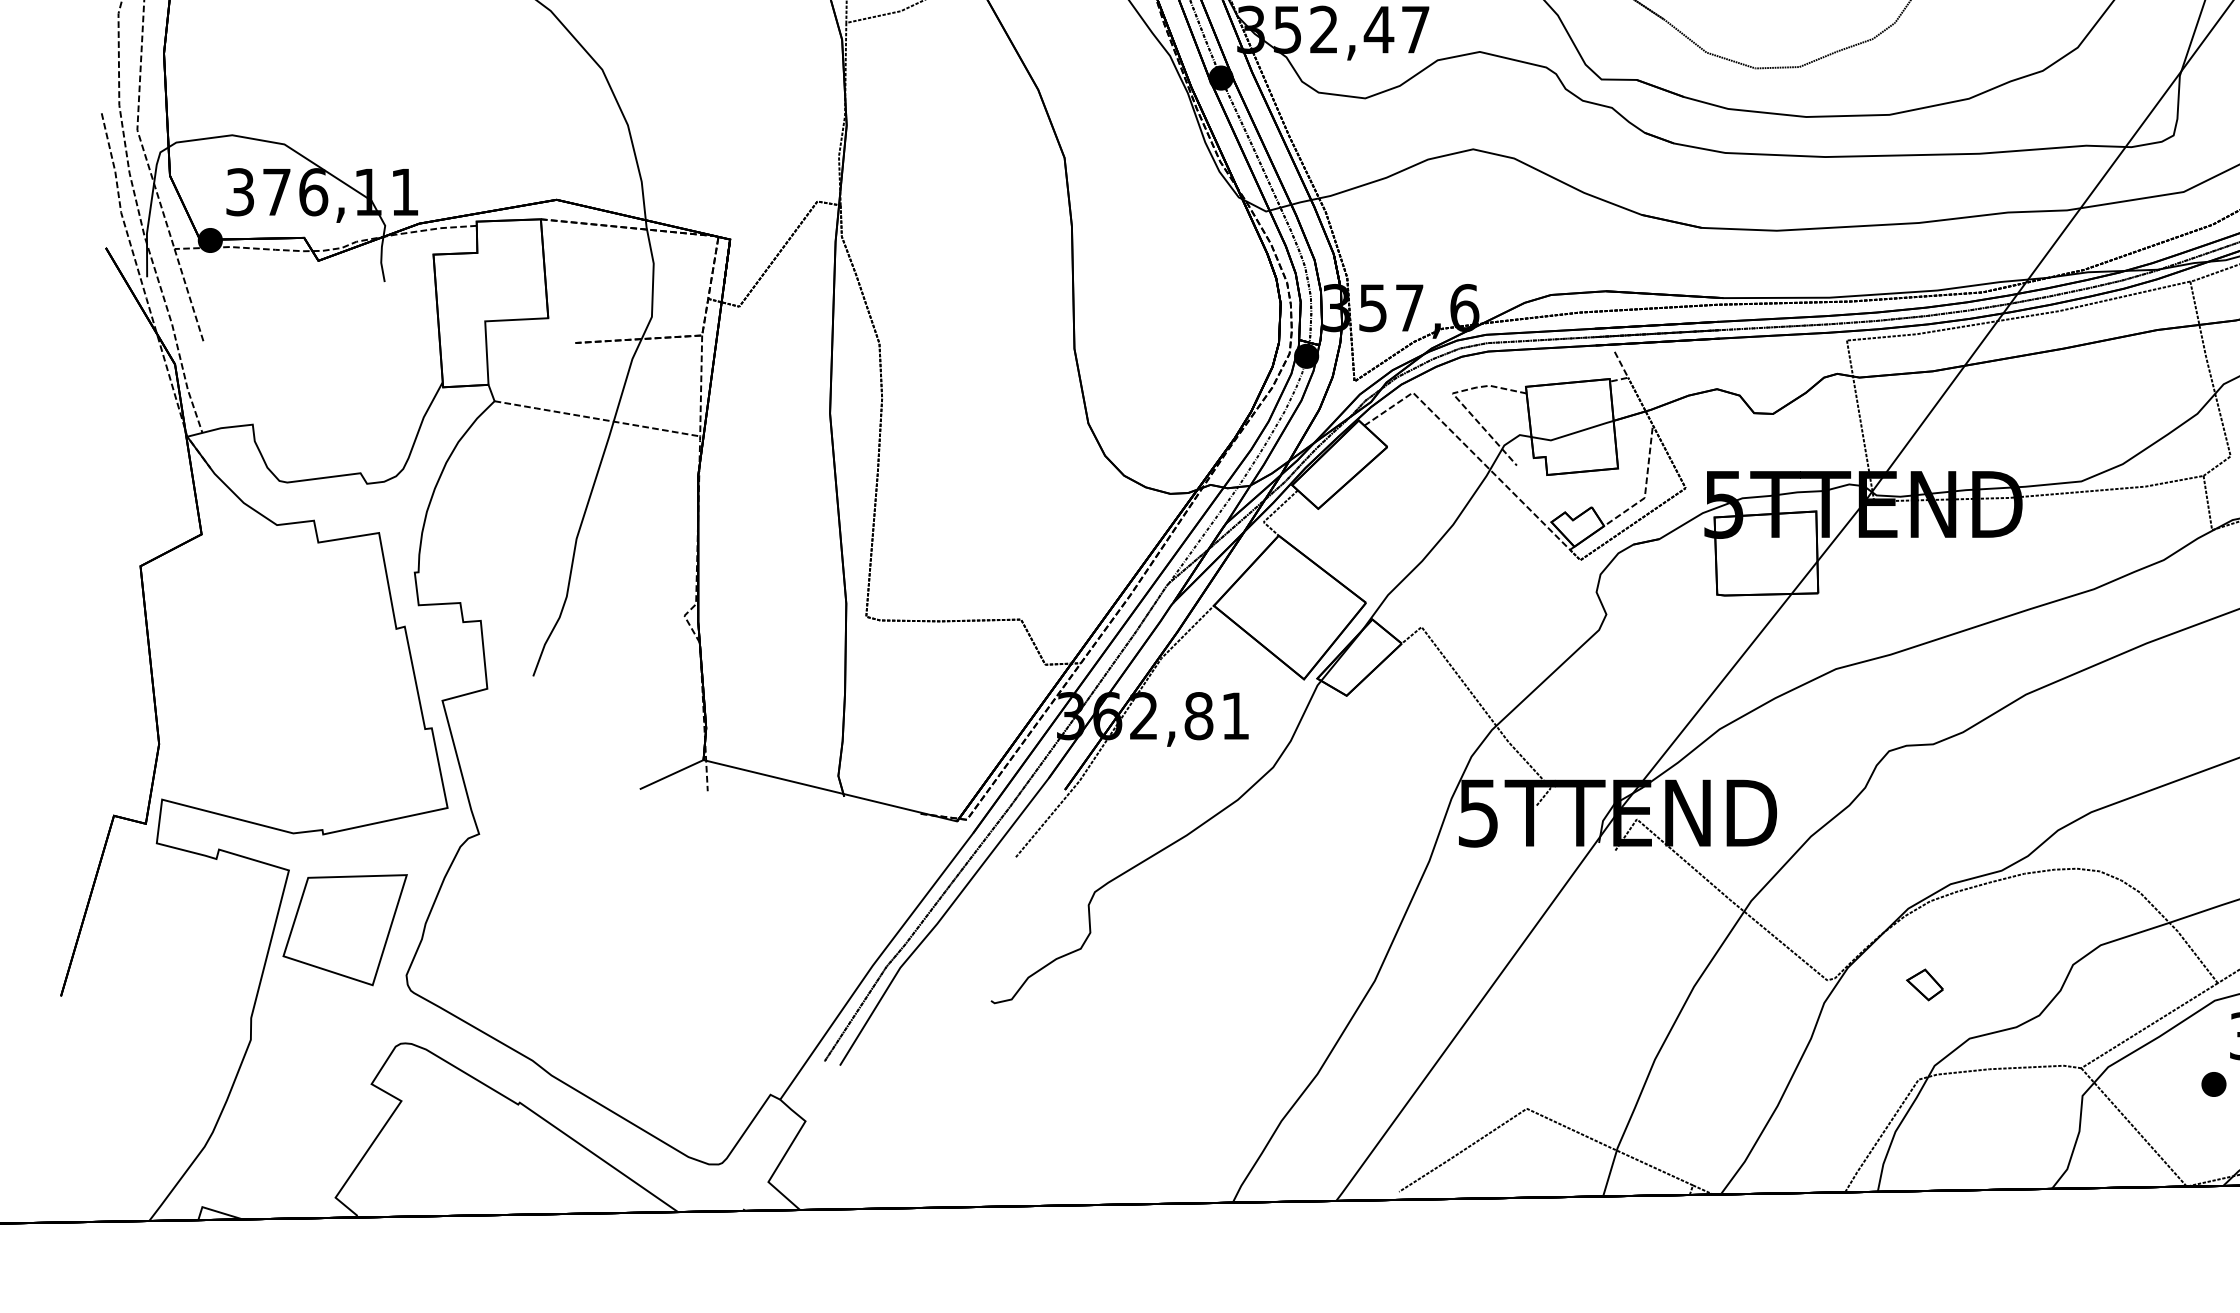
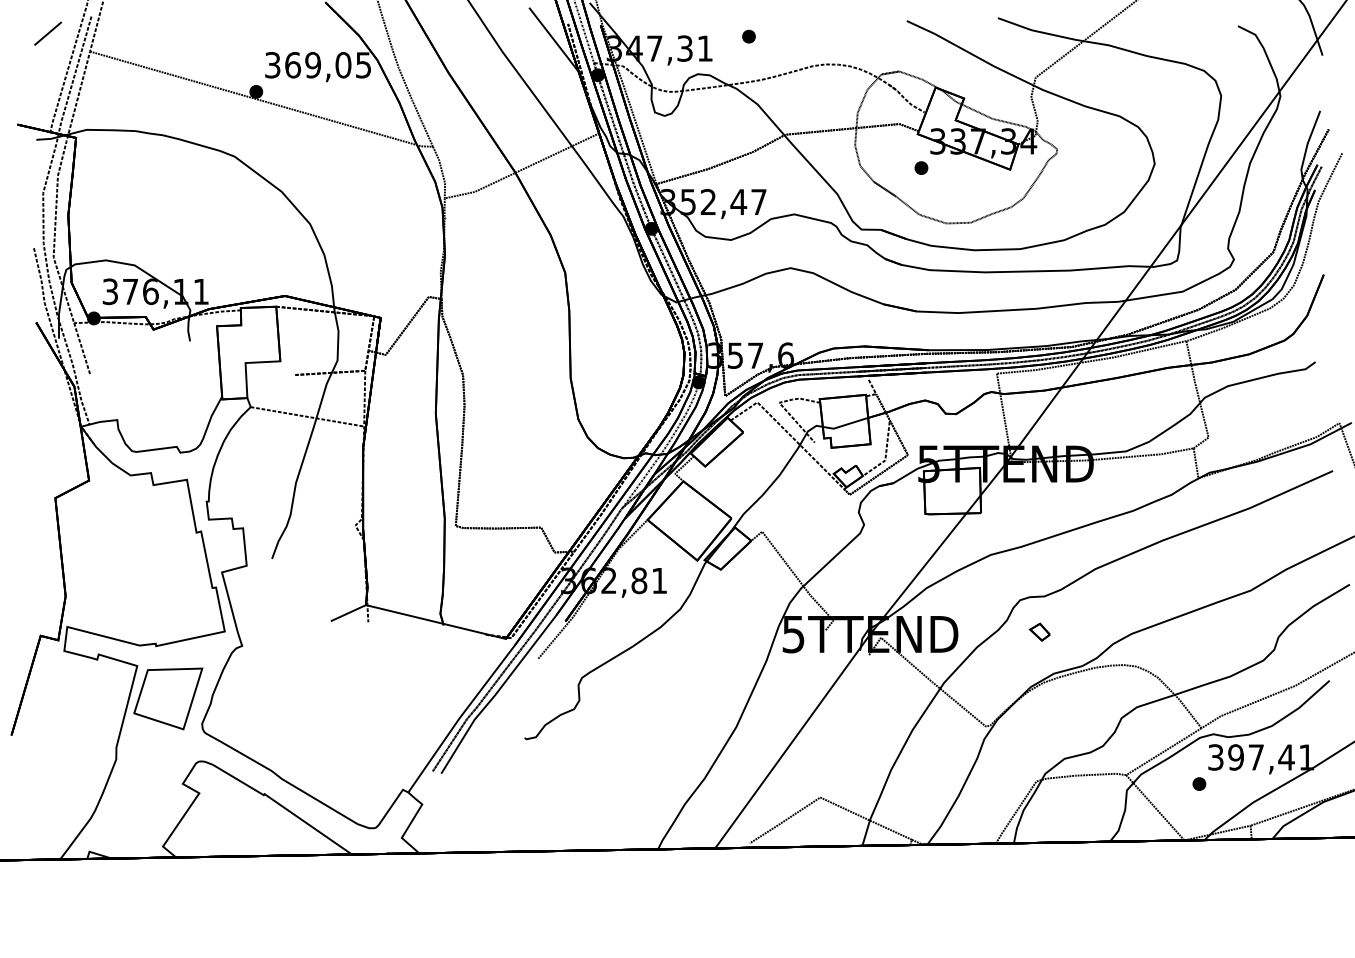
part: (1924, 983) -> (1039, 631), moved

